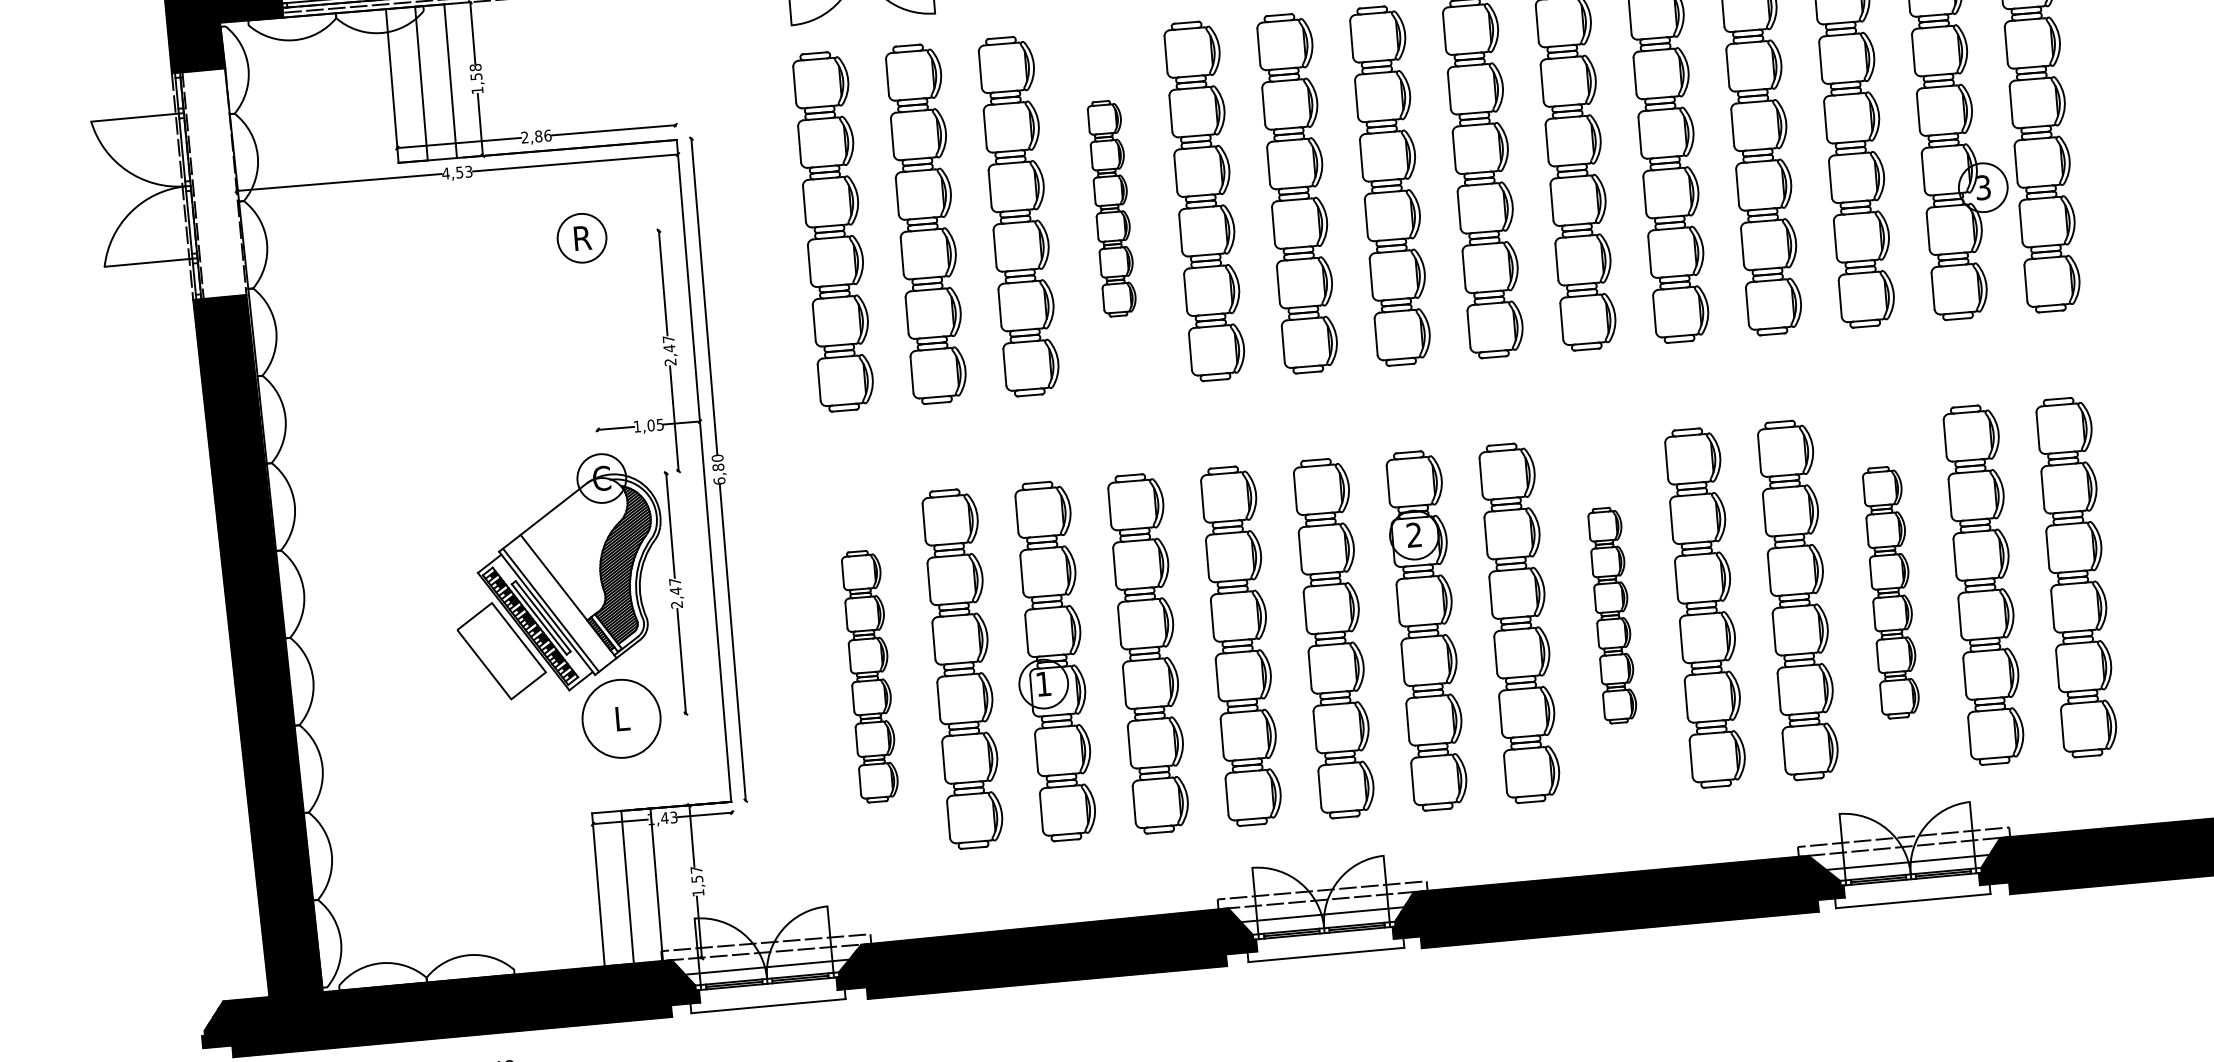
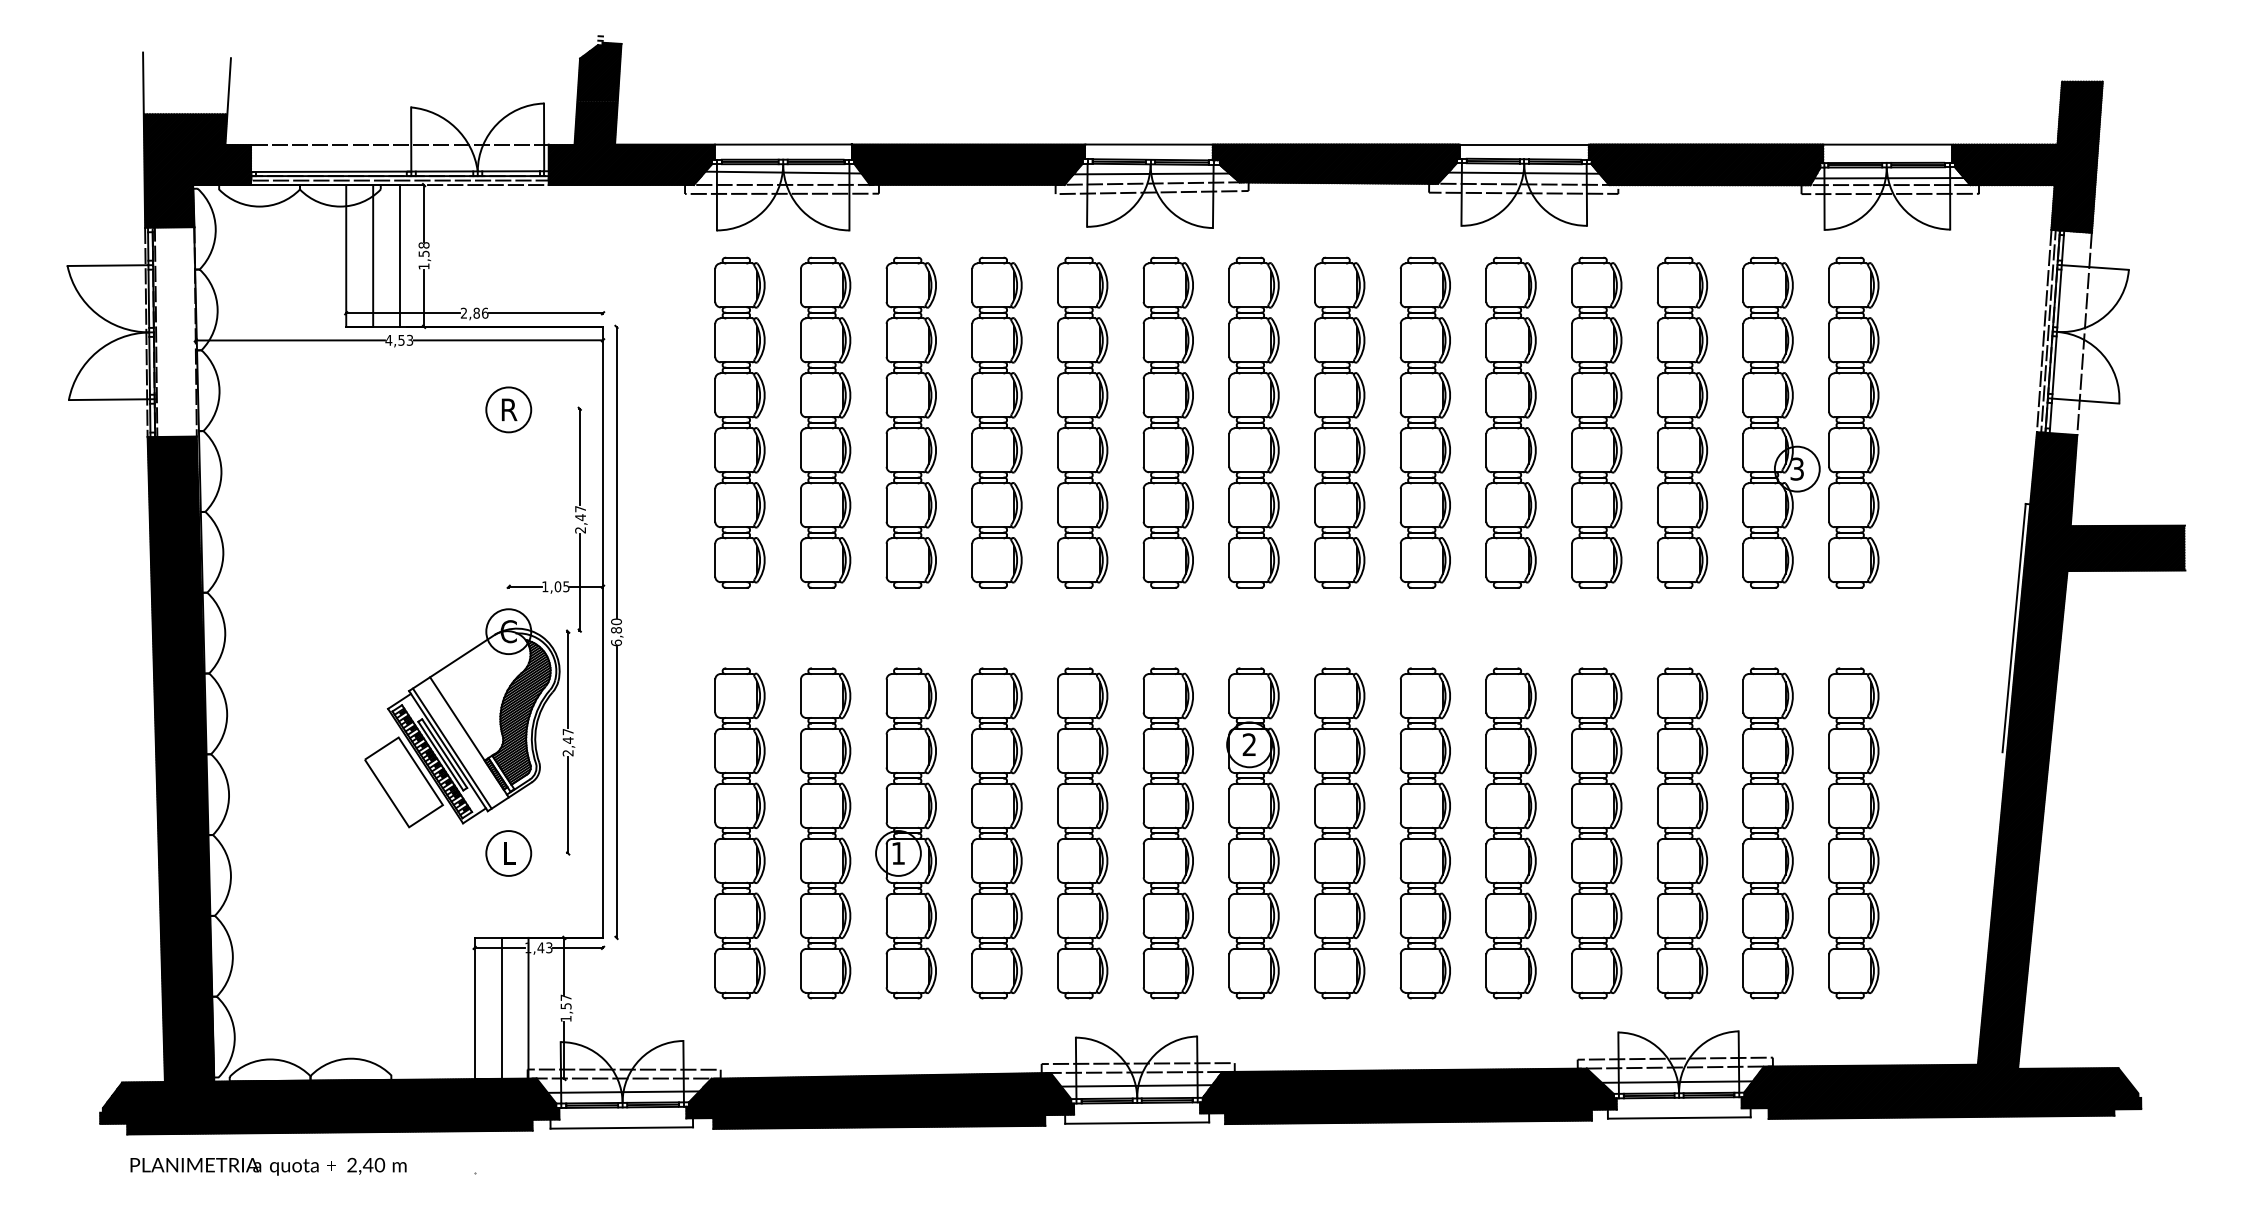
part: (1111, 208) -> (996, 422), size x1.67
part: (1891, 592) -> (1682, 833), size x1.43
part: (1611, 615) -> (1424, 833), size x1.67
part: (869, 676) -> (739, 833), size x1.43
circle: (621, 718) -> (508, 853), size x0.62

